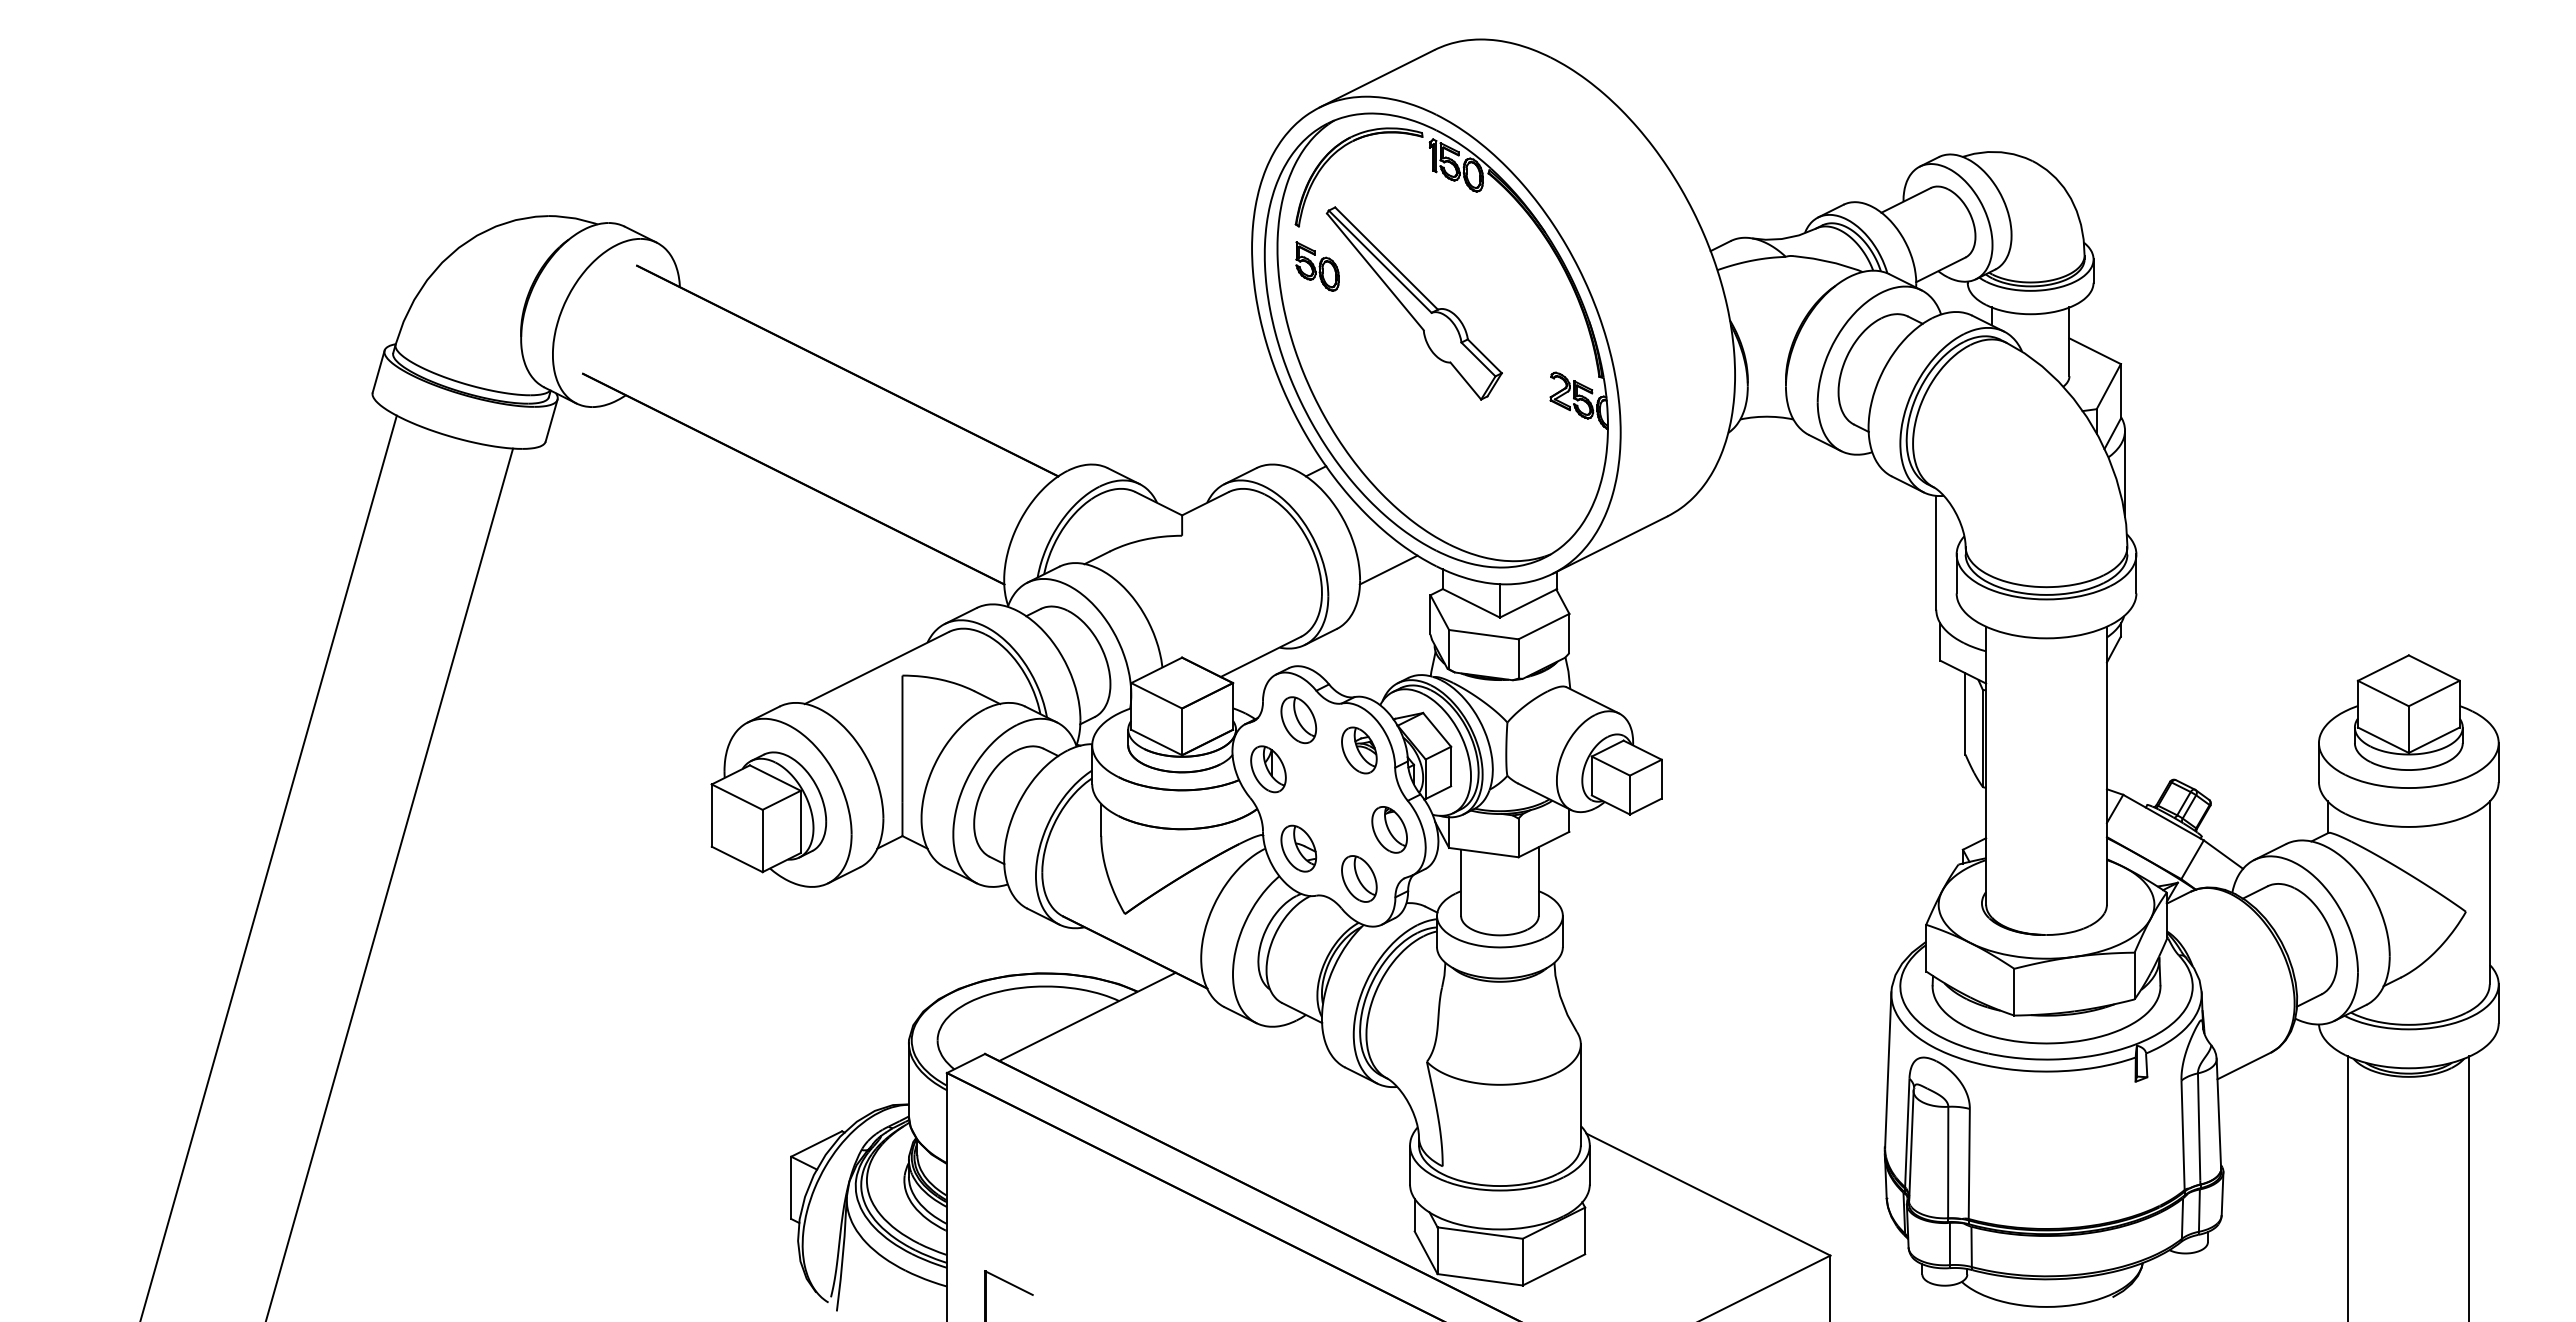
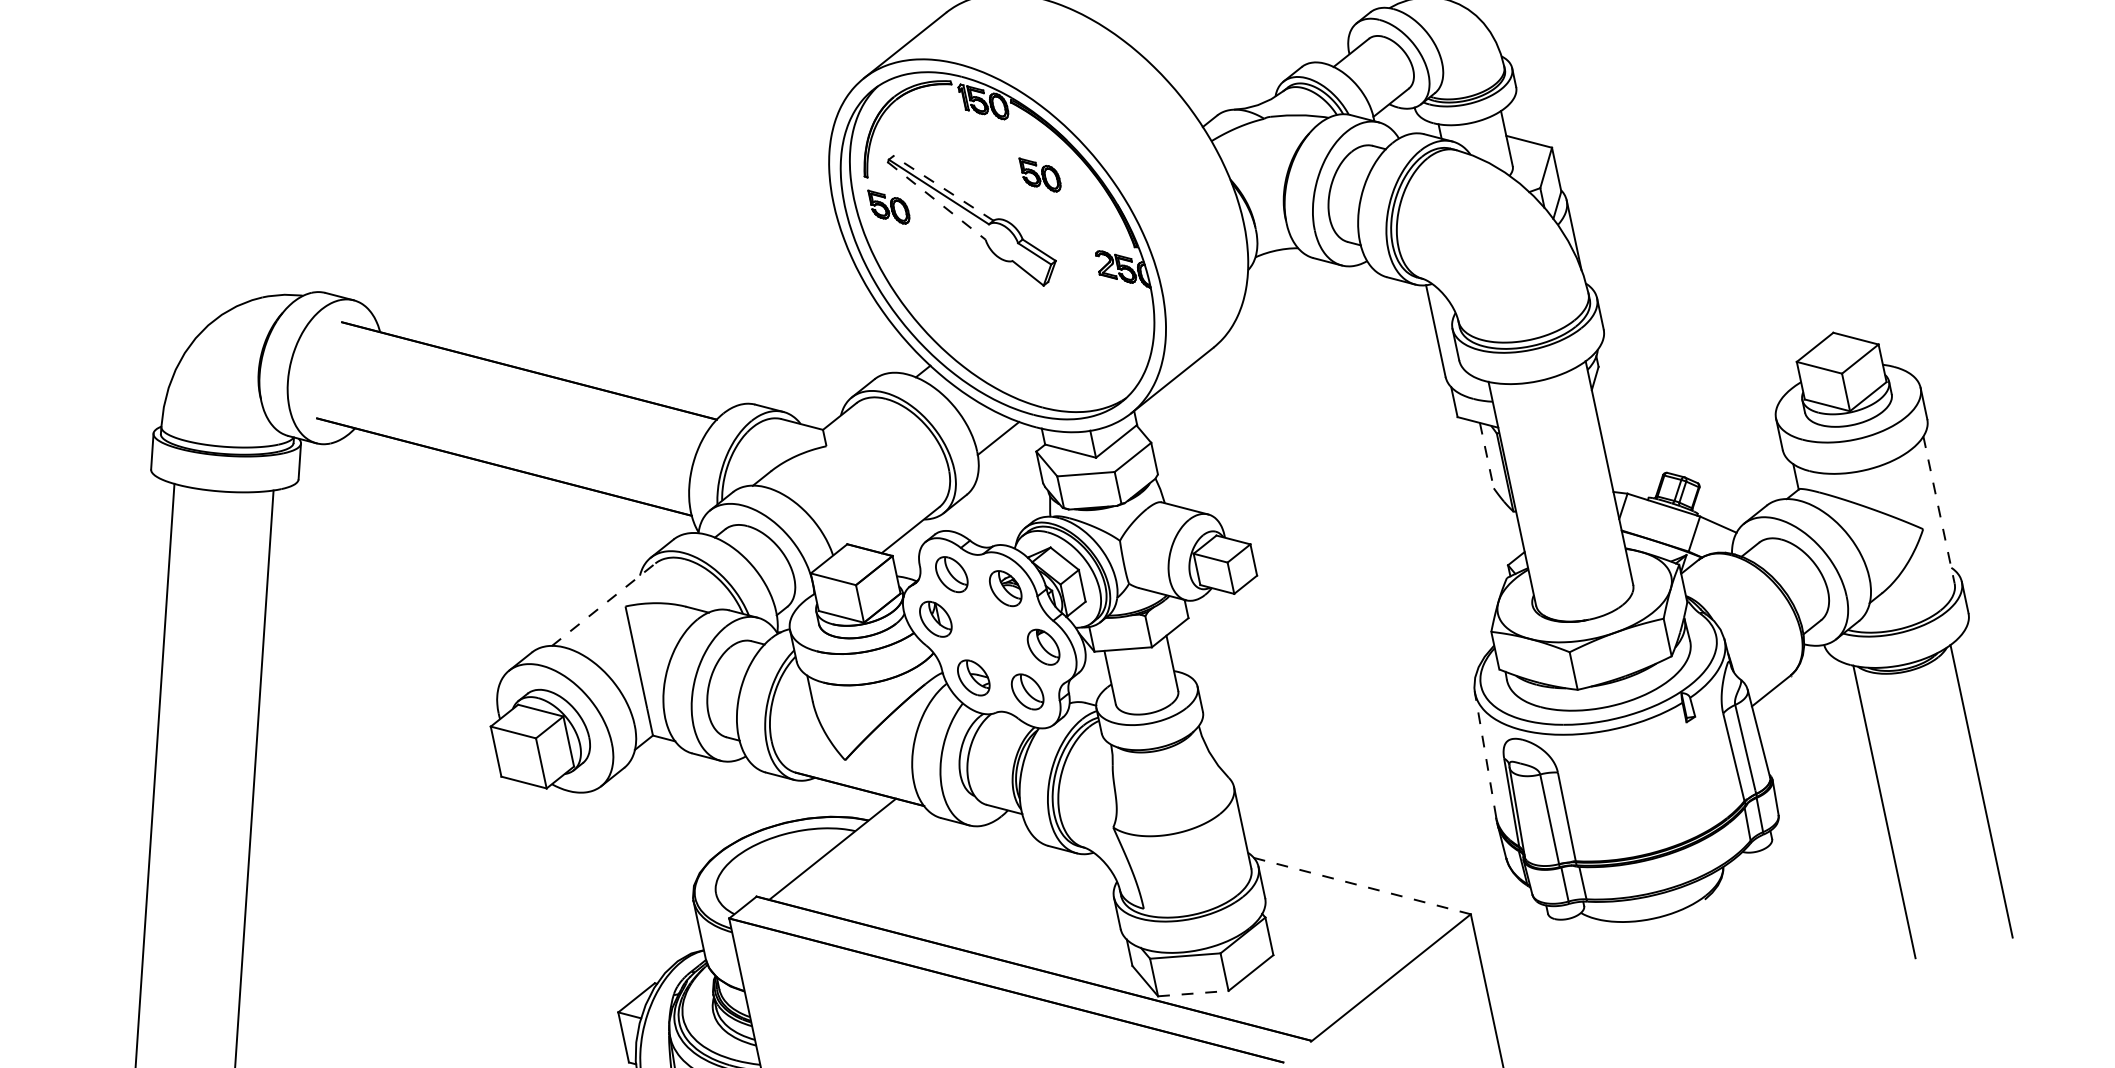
line: (1386, 258) -> (943, 188), solid -> dashed
part: (1505, 266) -> (1040, 174), added
line: (1375, 271) -> (936, 200), solid -> dashed
line: (876, 668) -> (603, 605), solid -> dashed
line: (1965, 713) -> (1486, 455), solid -> dashed
line: (2489, 893) -> (1938, 510), solid -> dashed
line: (1888, 1069) -> (1485, 754), solid -> dashed
line: (1708, 1194) -> (1362, 885), solid -> dashed
line: (1480, 1279) -> (1193, 993), solid -> dashed

